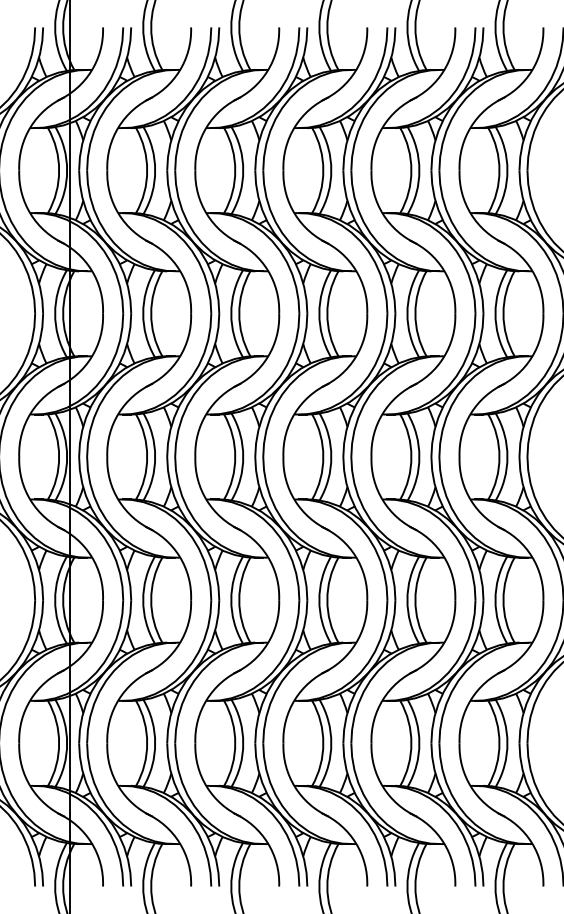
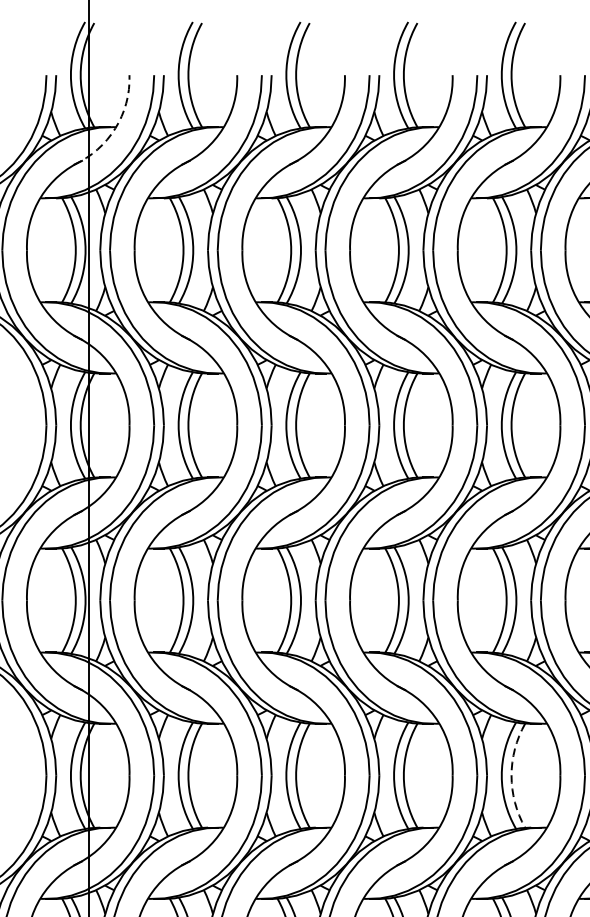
arc: (91, 71) -> (115, 129), solid -> dashed
arc: (415, 600) -> (511, 776), solid -> dashed

